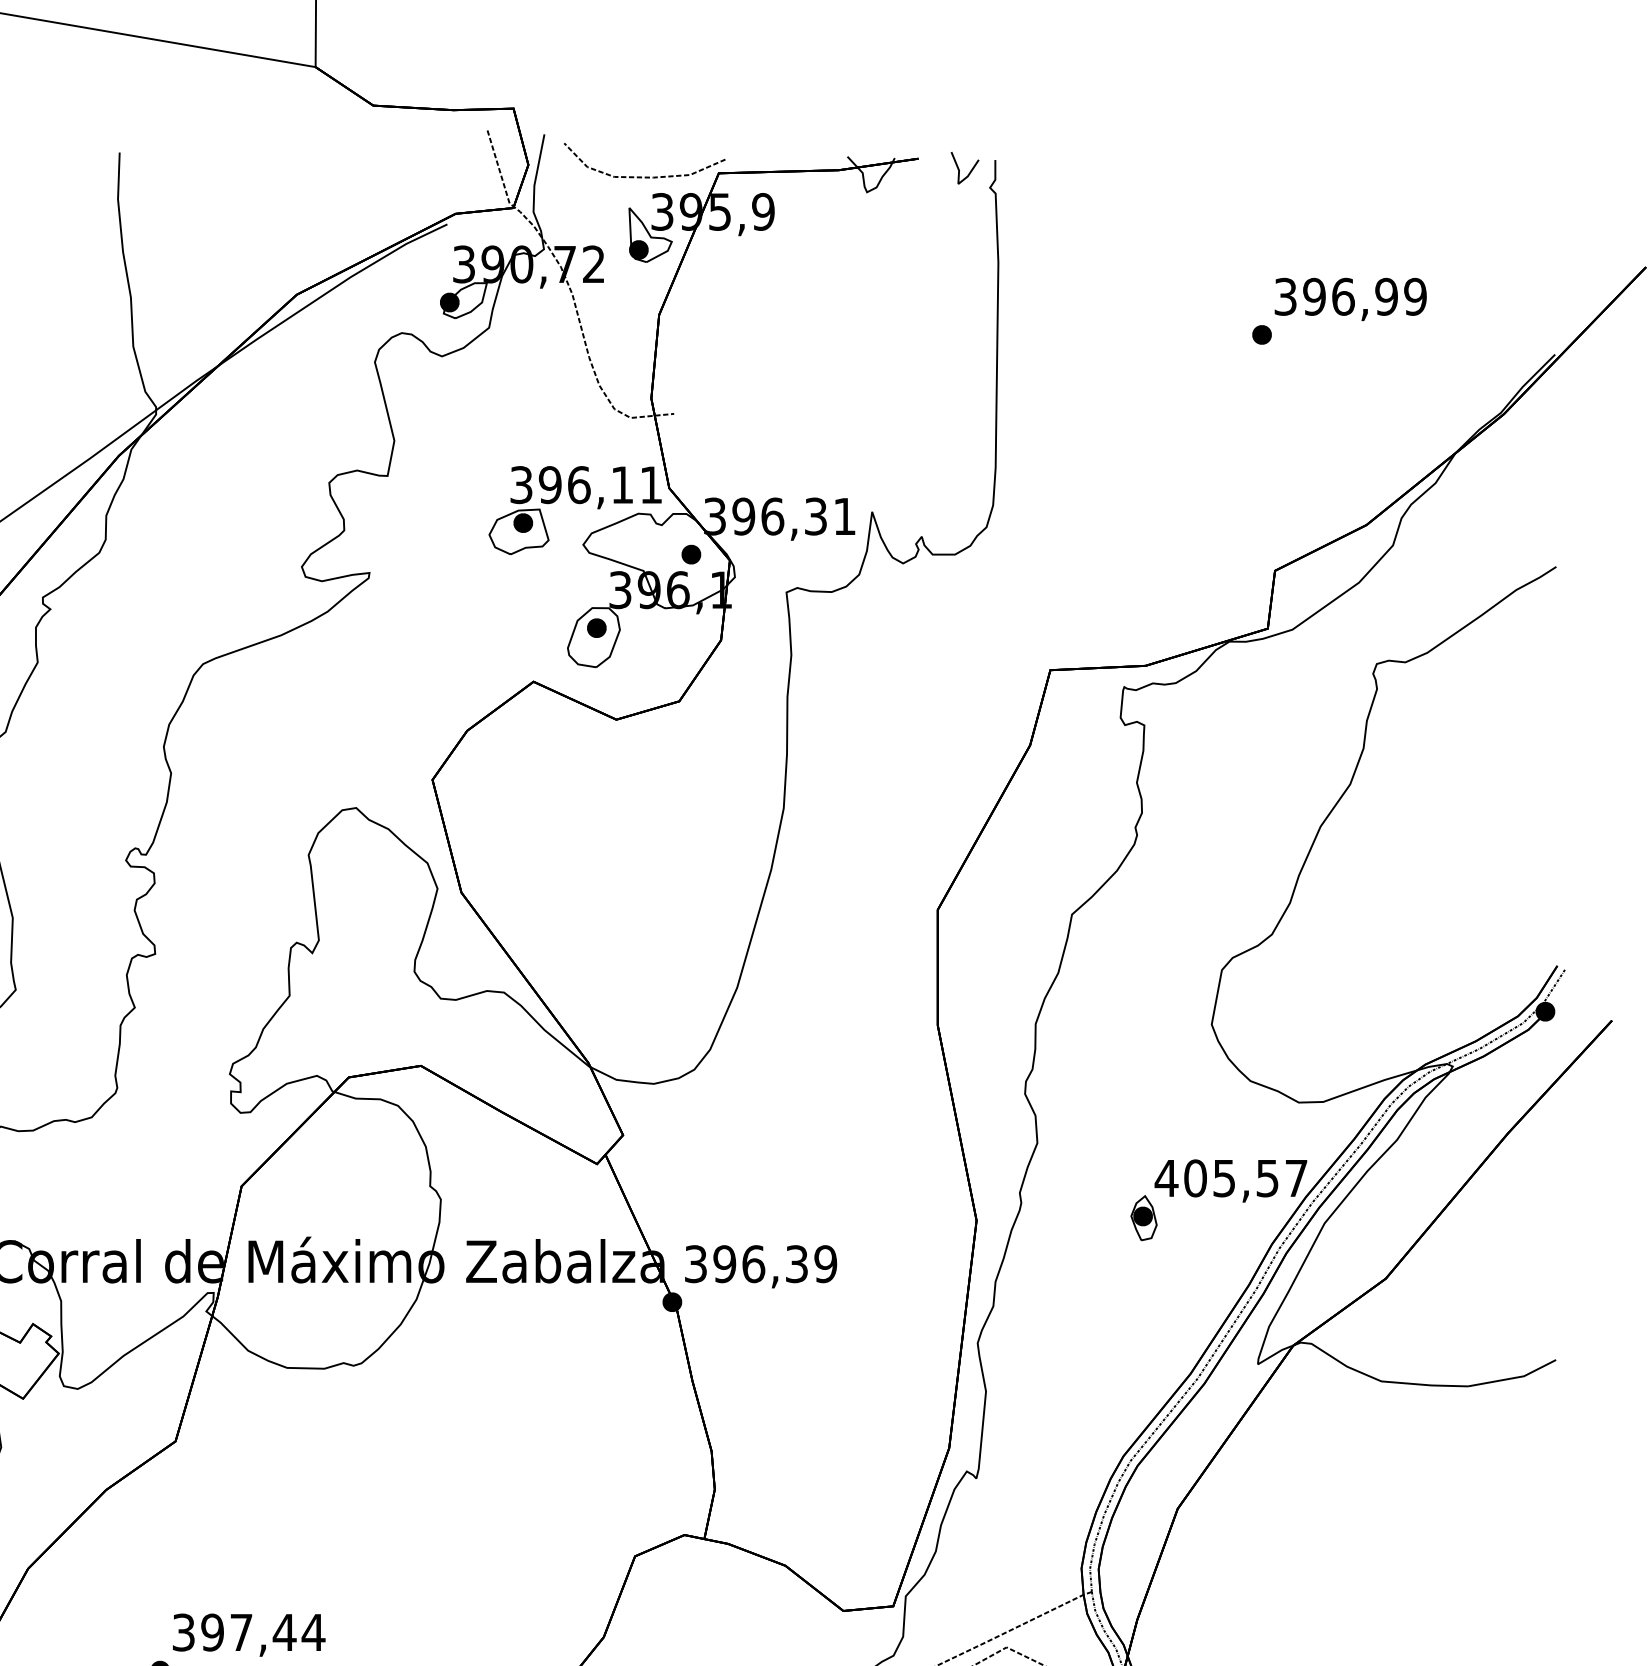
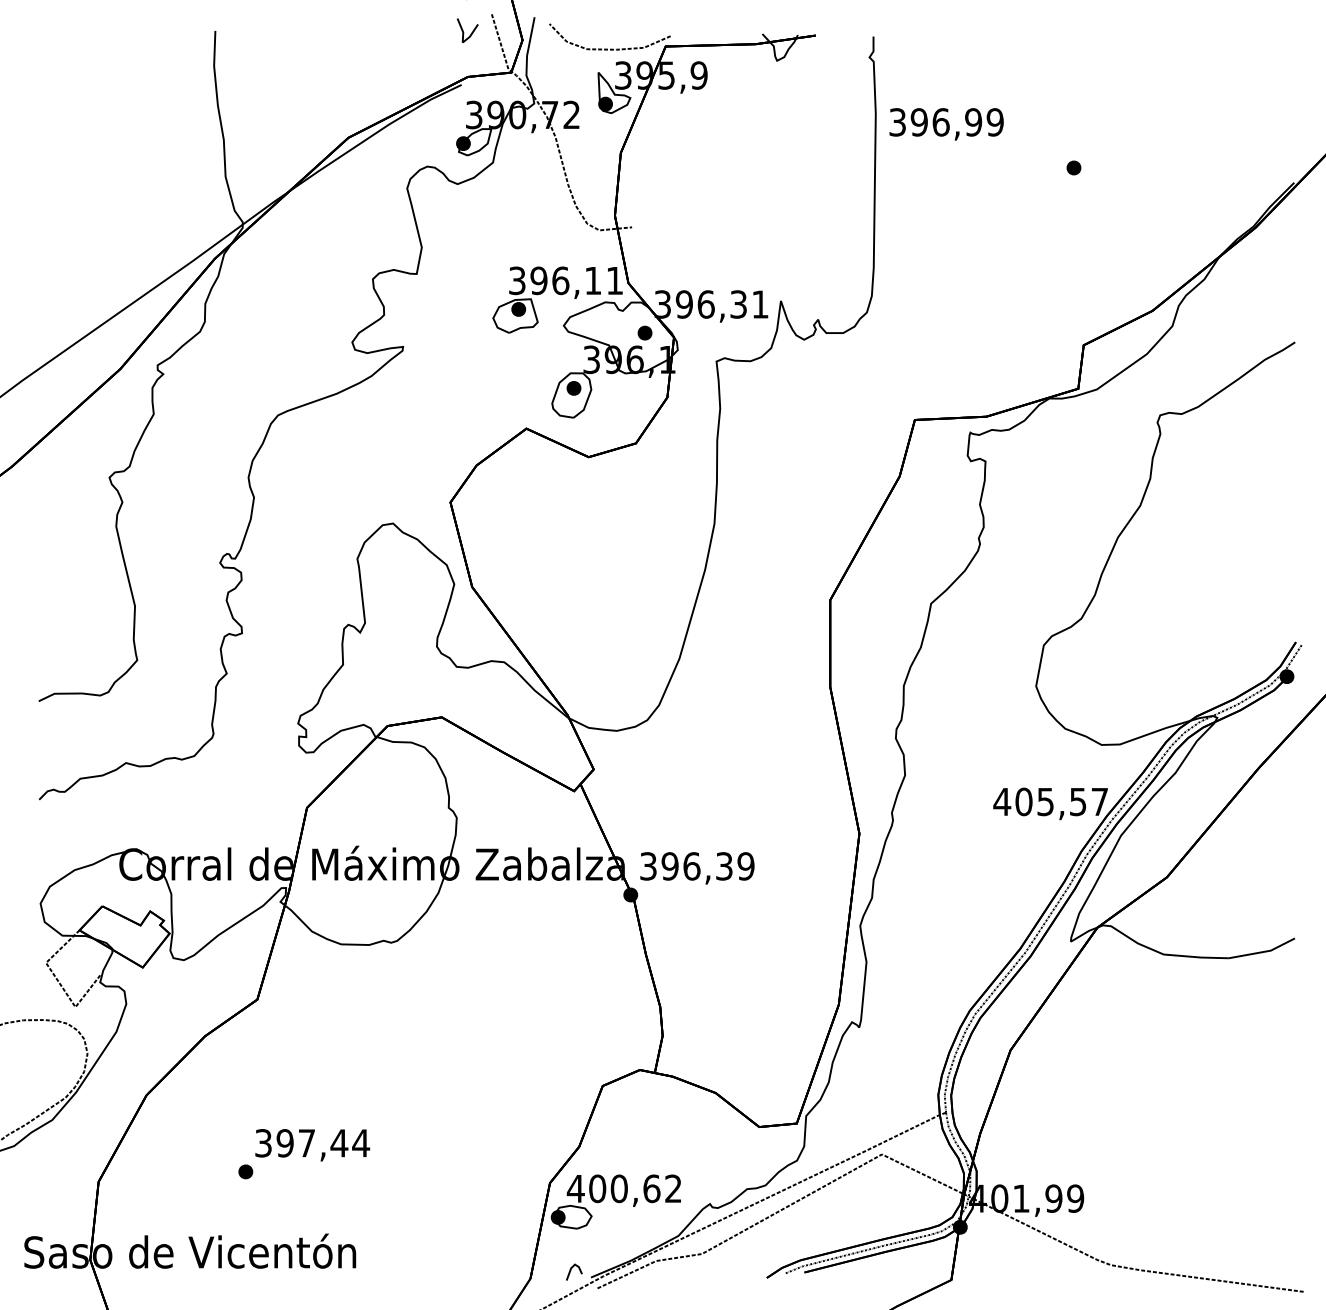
line: (960, 170) -> (464, 32), moved
text: (1350, 299) -> (946, 124), moved
part: (1143, 1217) -> (984, 831), removed

